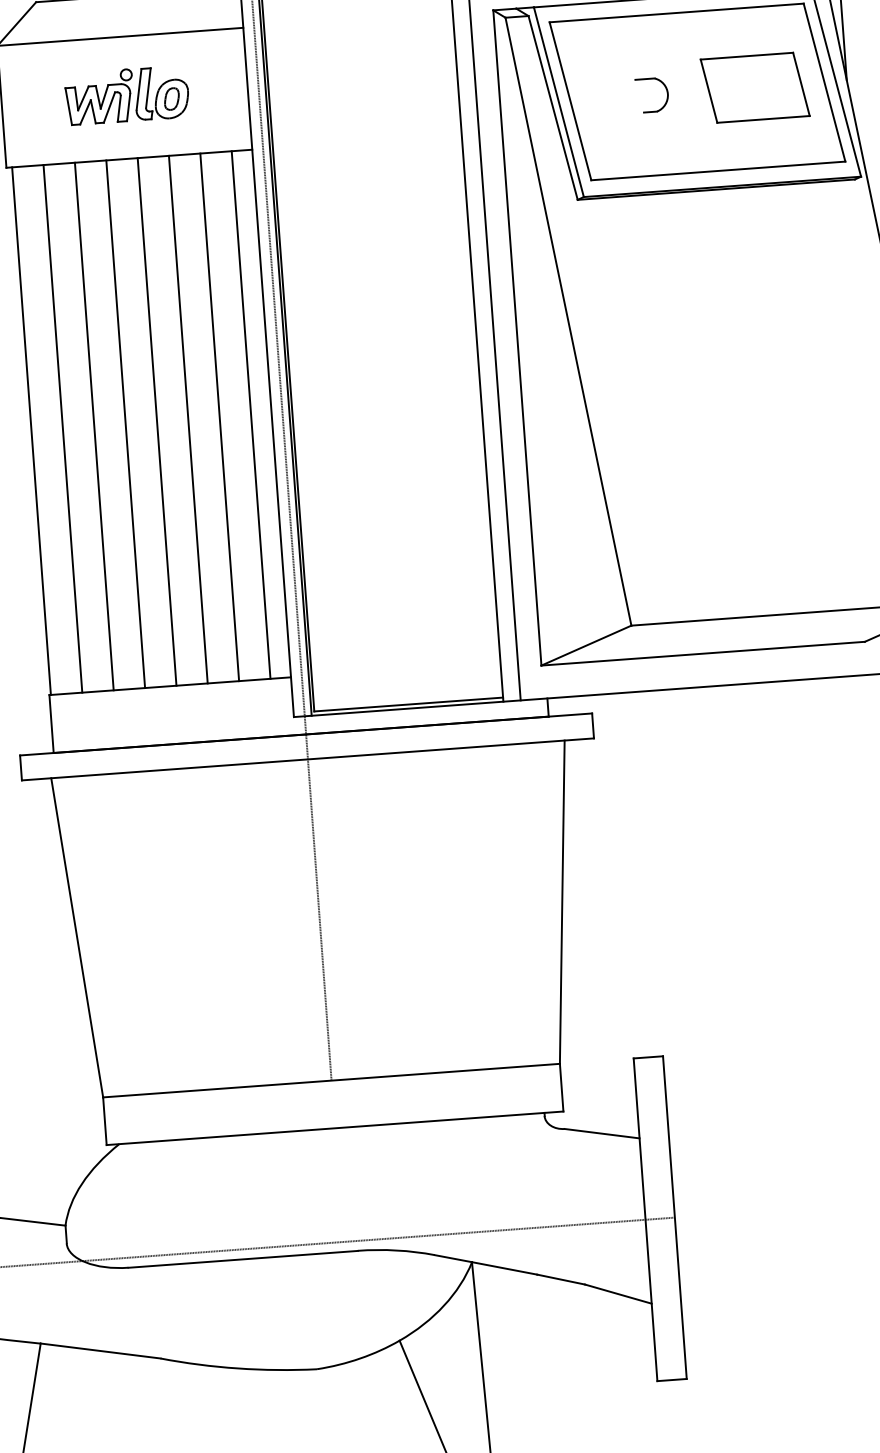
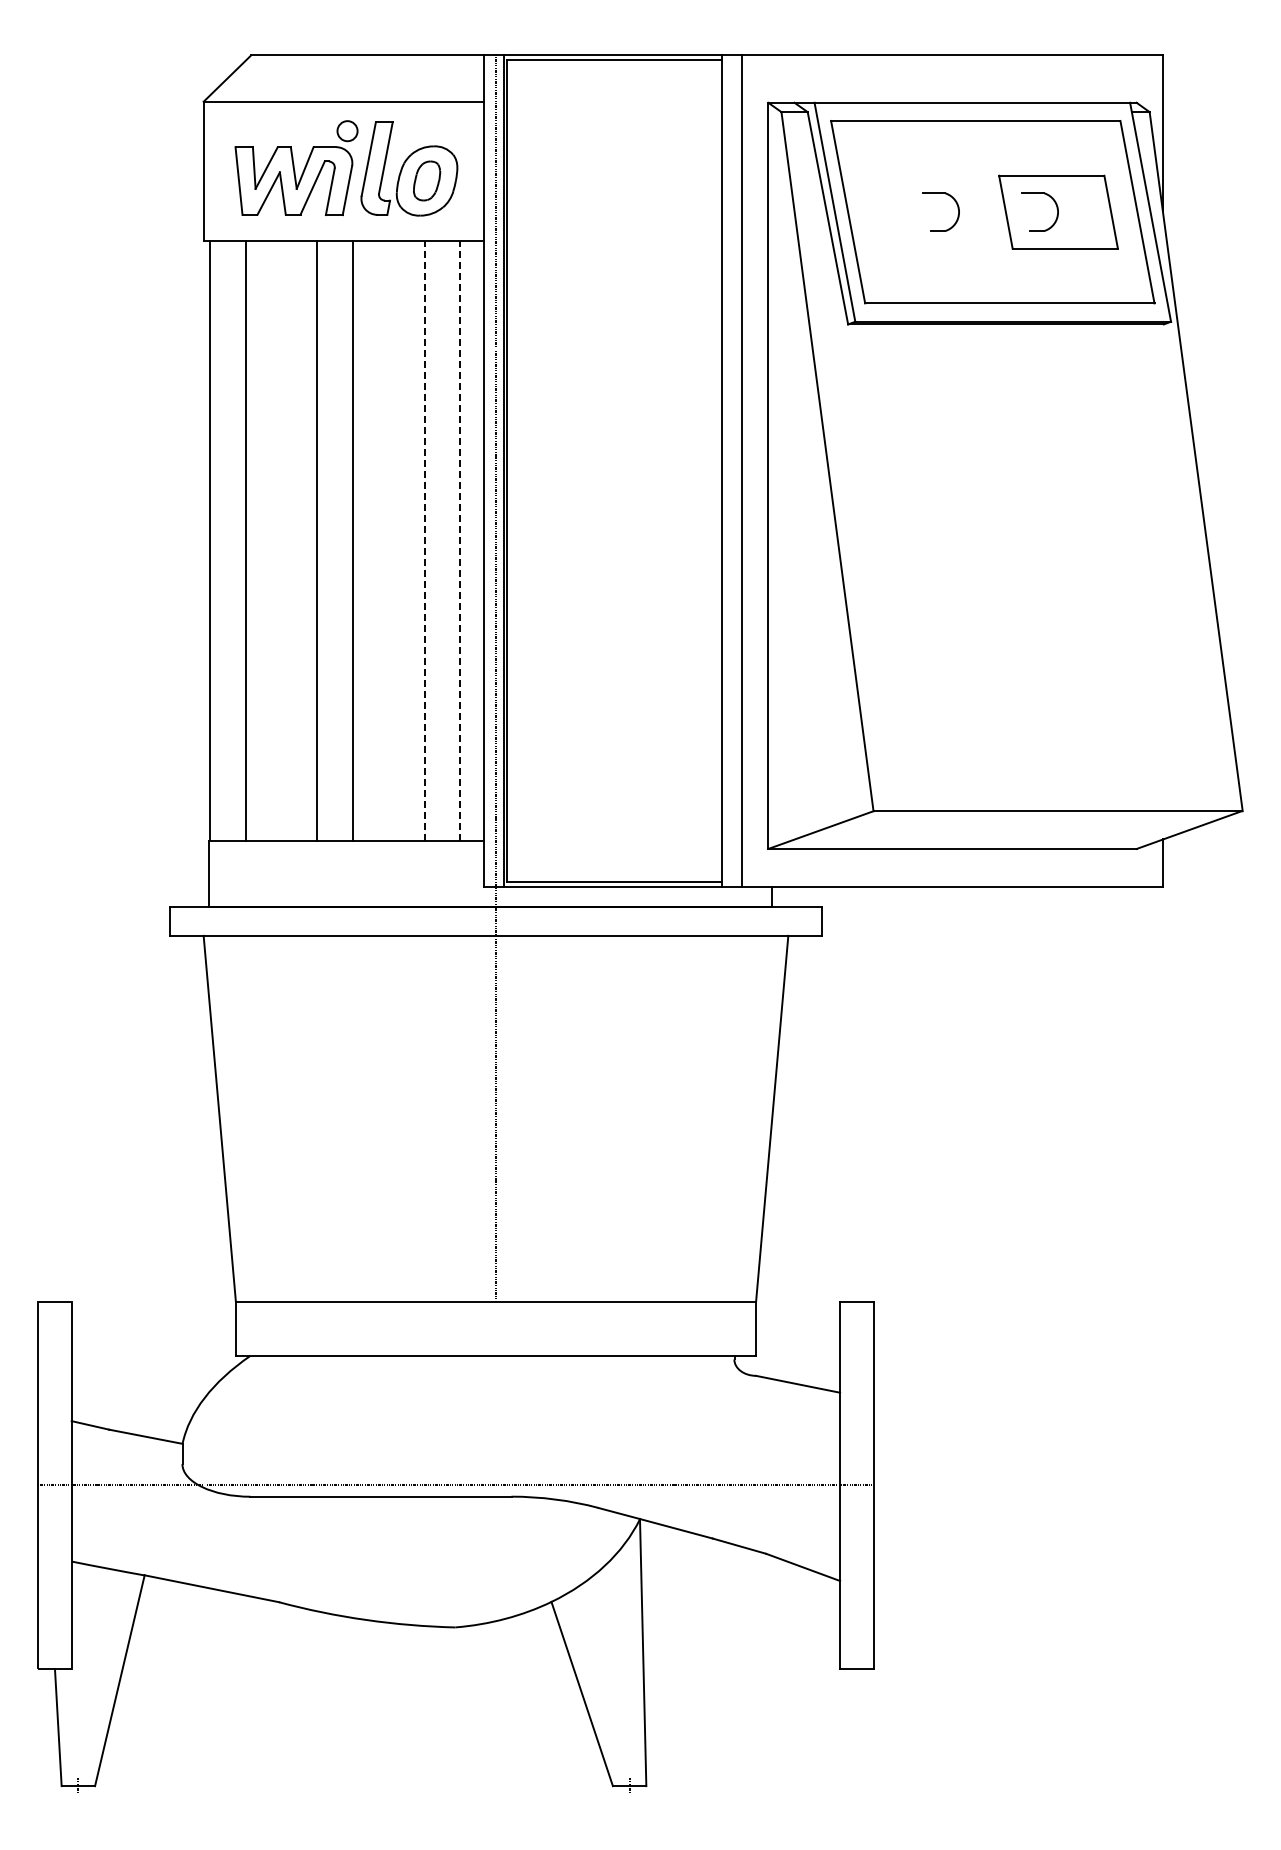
part: (750, 78) -> (1053, 201), added
part: (127, 95) -> (346, 168), size x1.6
line: (251, 414) -> (460, 540), solid -> dashed
line: (219, 416) -> (424, 540), solid -> dashed
line: (188, 419) -> (388, 540), removed
line: (94, 426) -> (281, 540), removed

